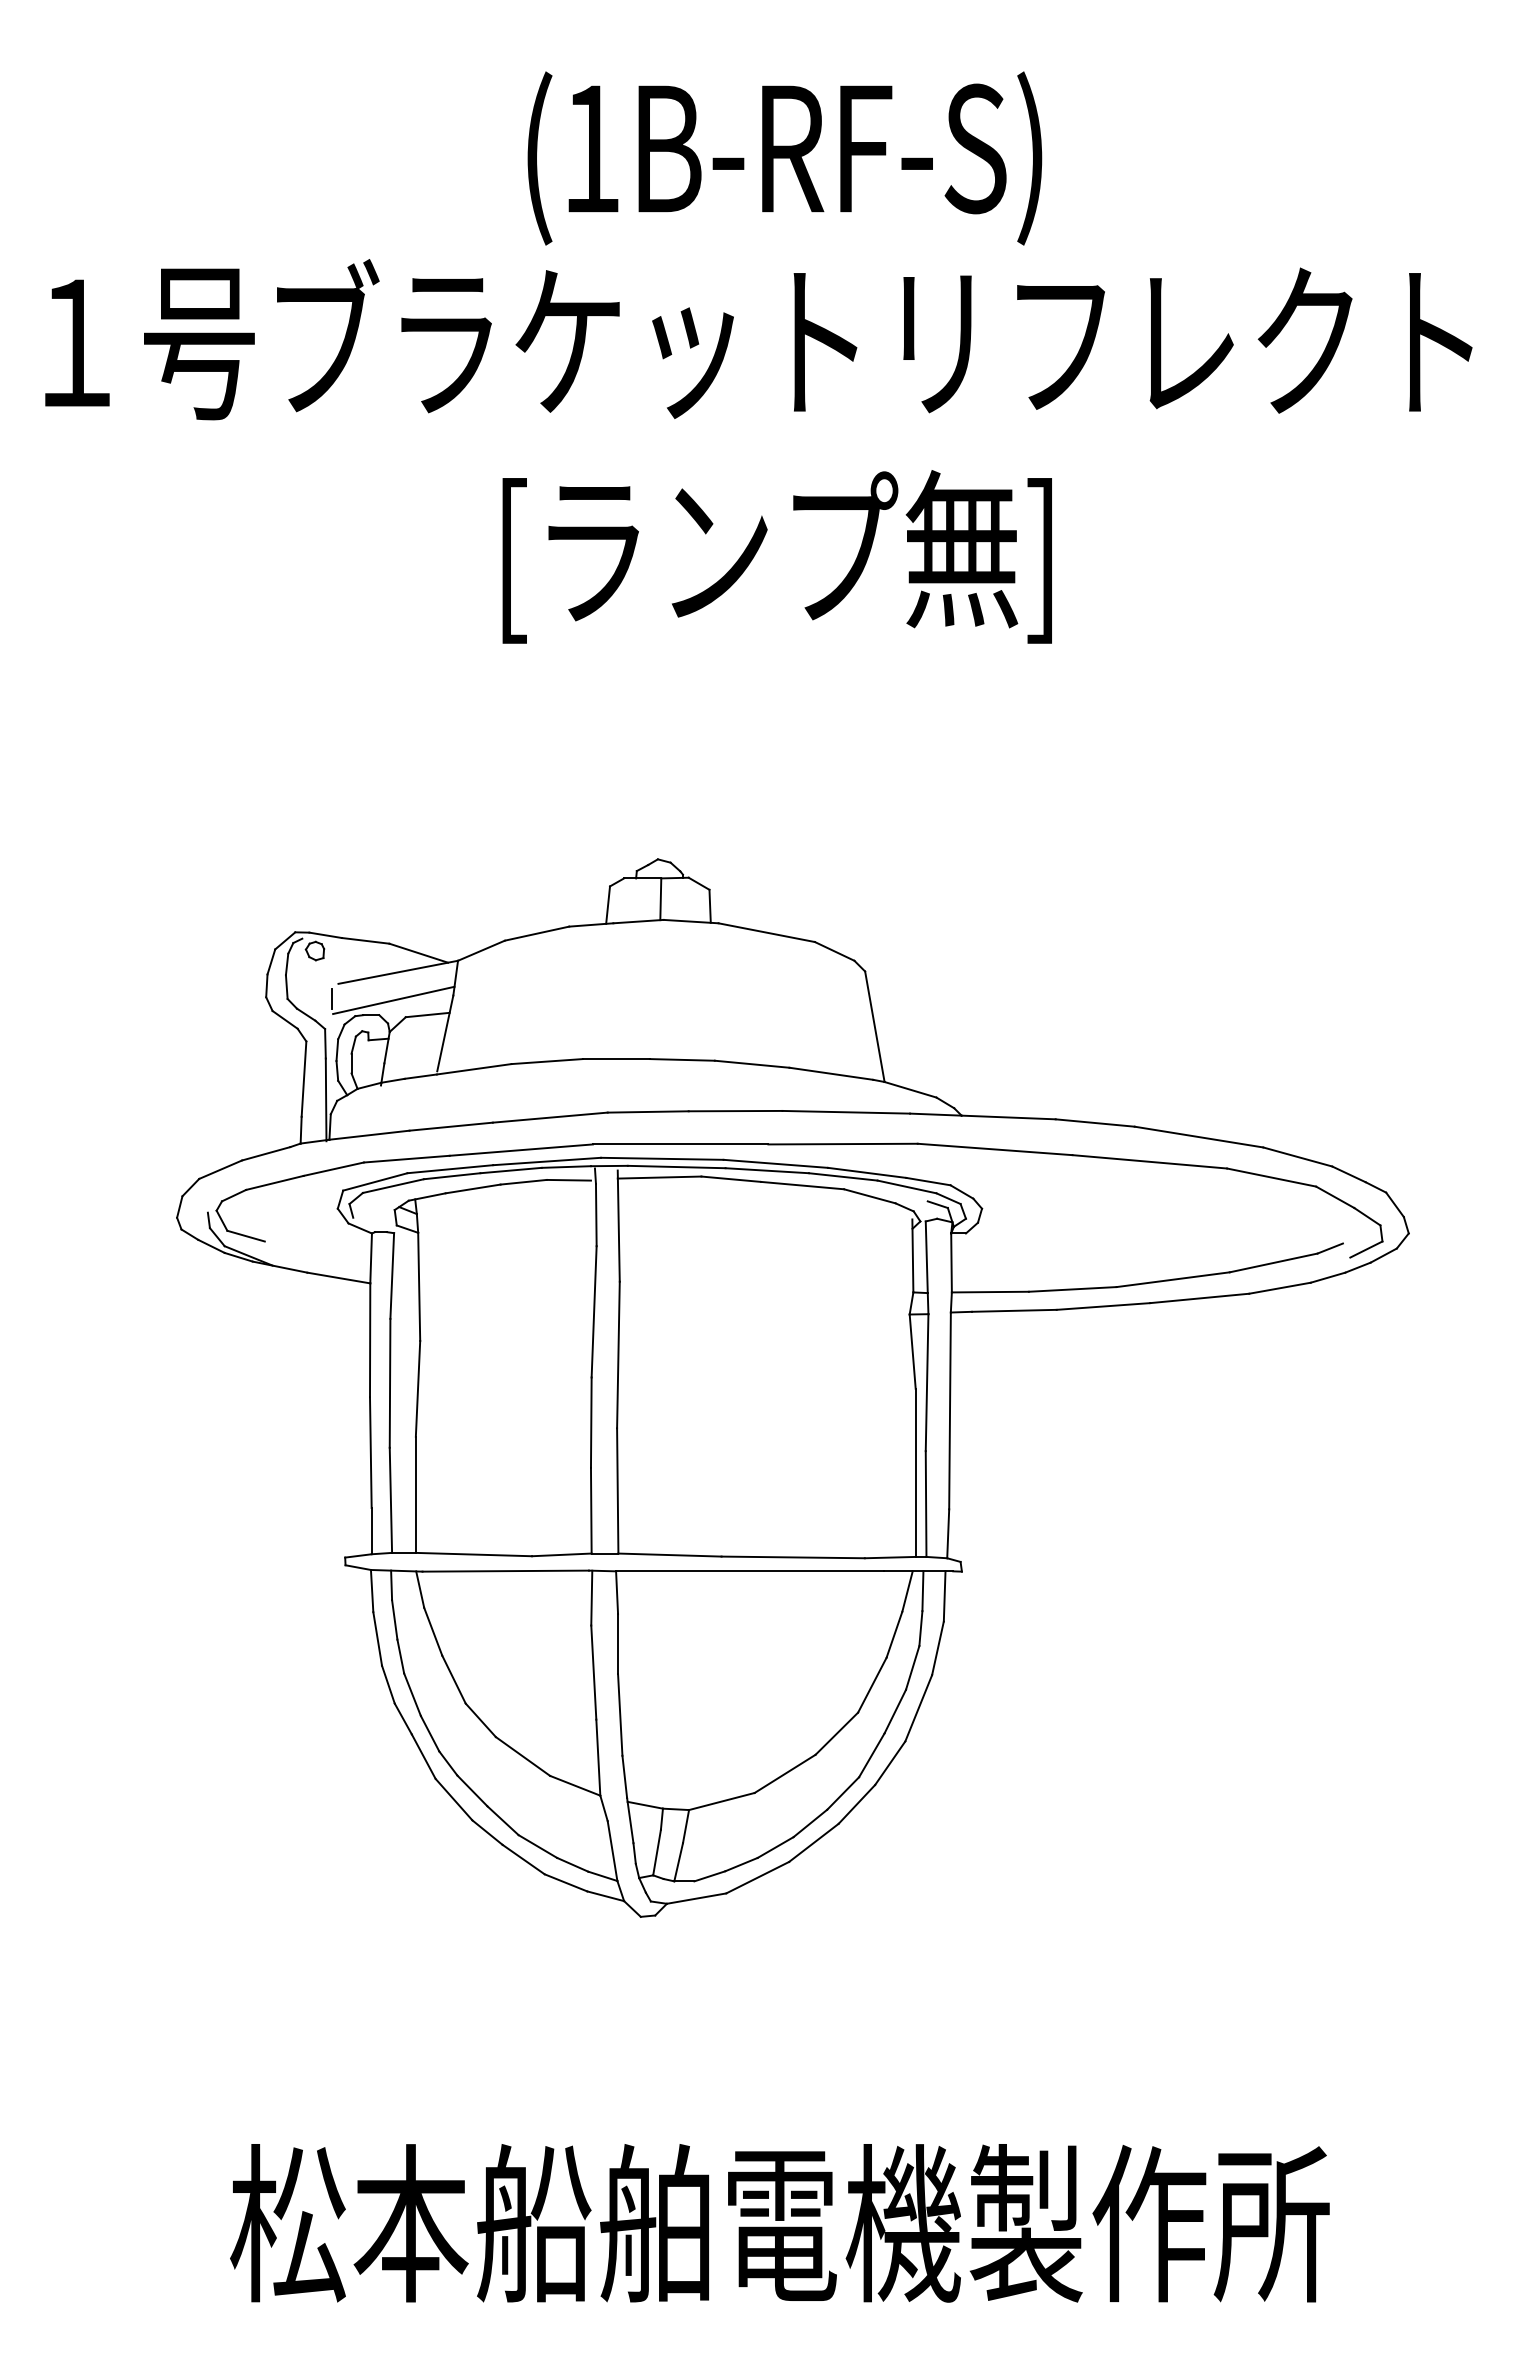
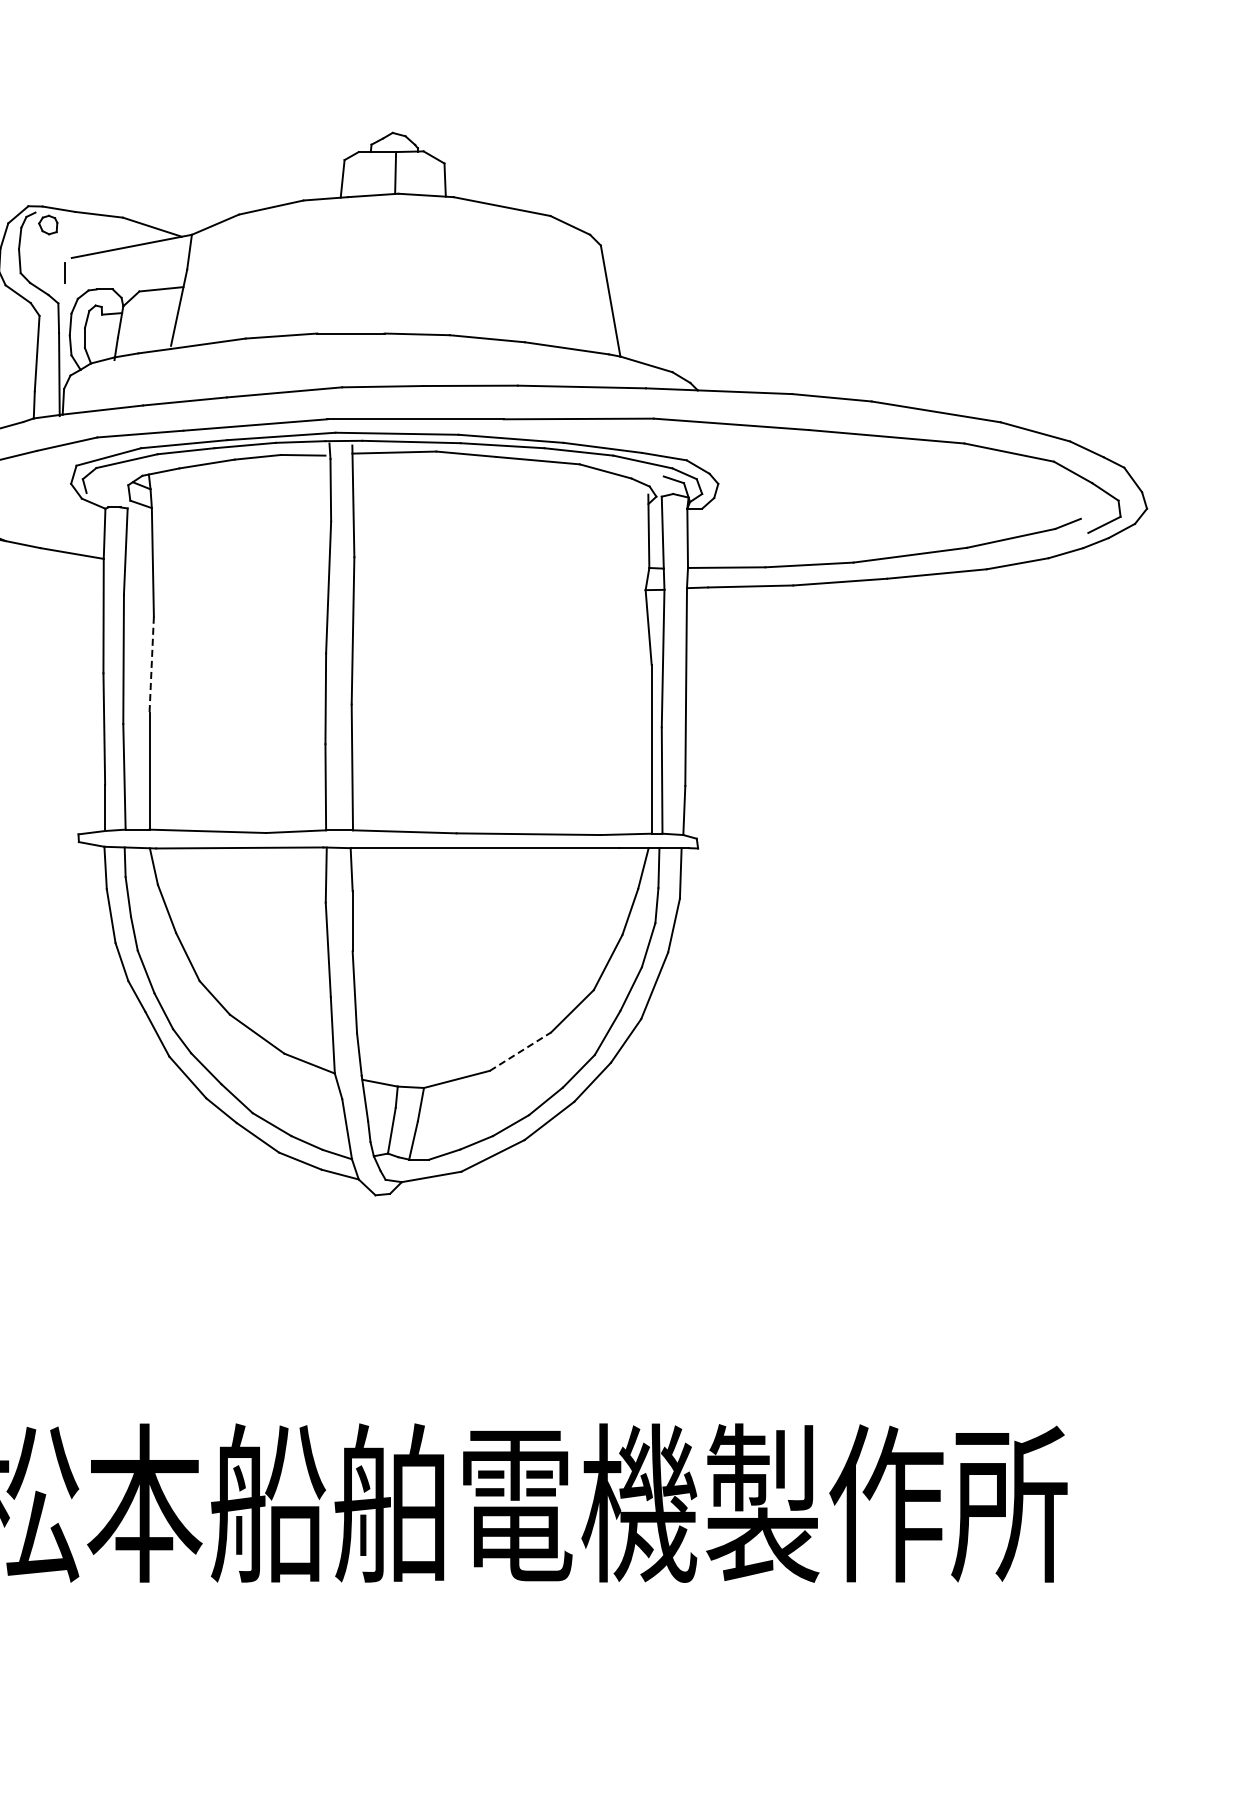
line: (393, 1000) -> (127, 274), removed
line: (418, 1388) -> (152, 664), solid -> dashed
line: (785, 1773) -> (520, 1051), solid -> dashed

